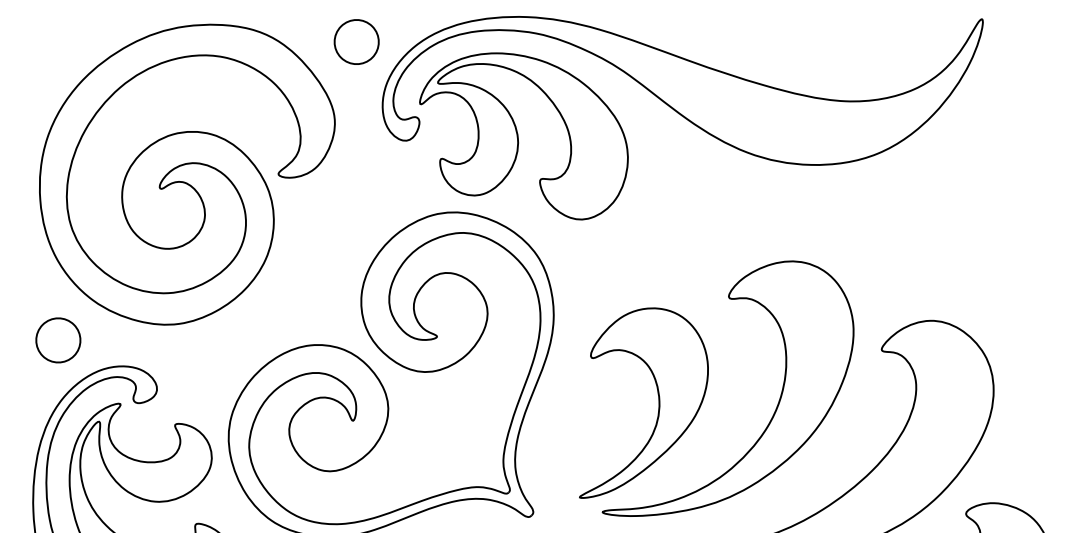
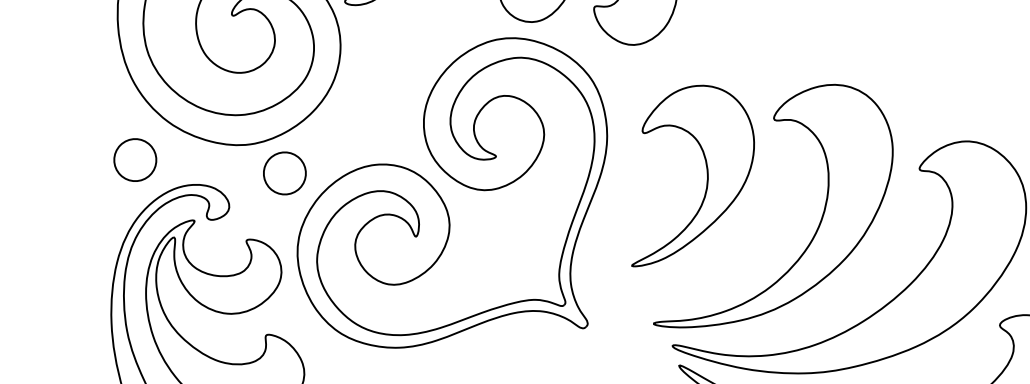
part: (215, 354) -> (284, 173), added
part: (658, 402) -> (706, 175), moved

